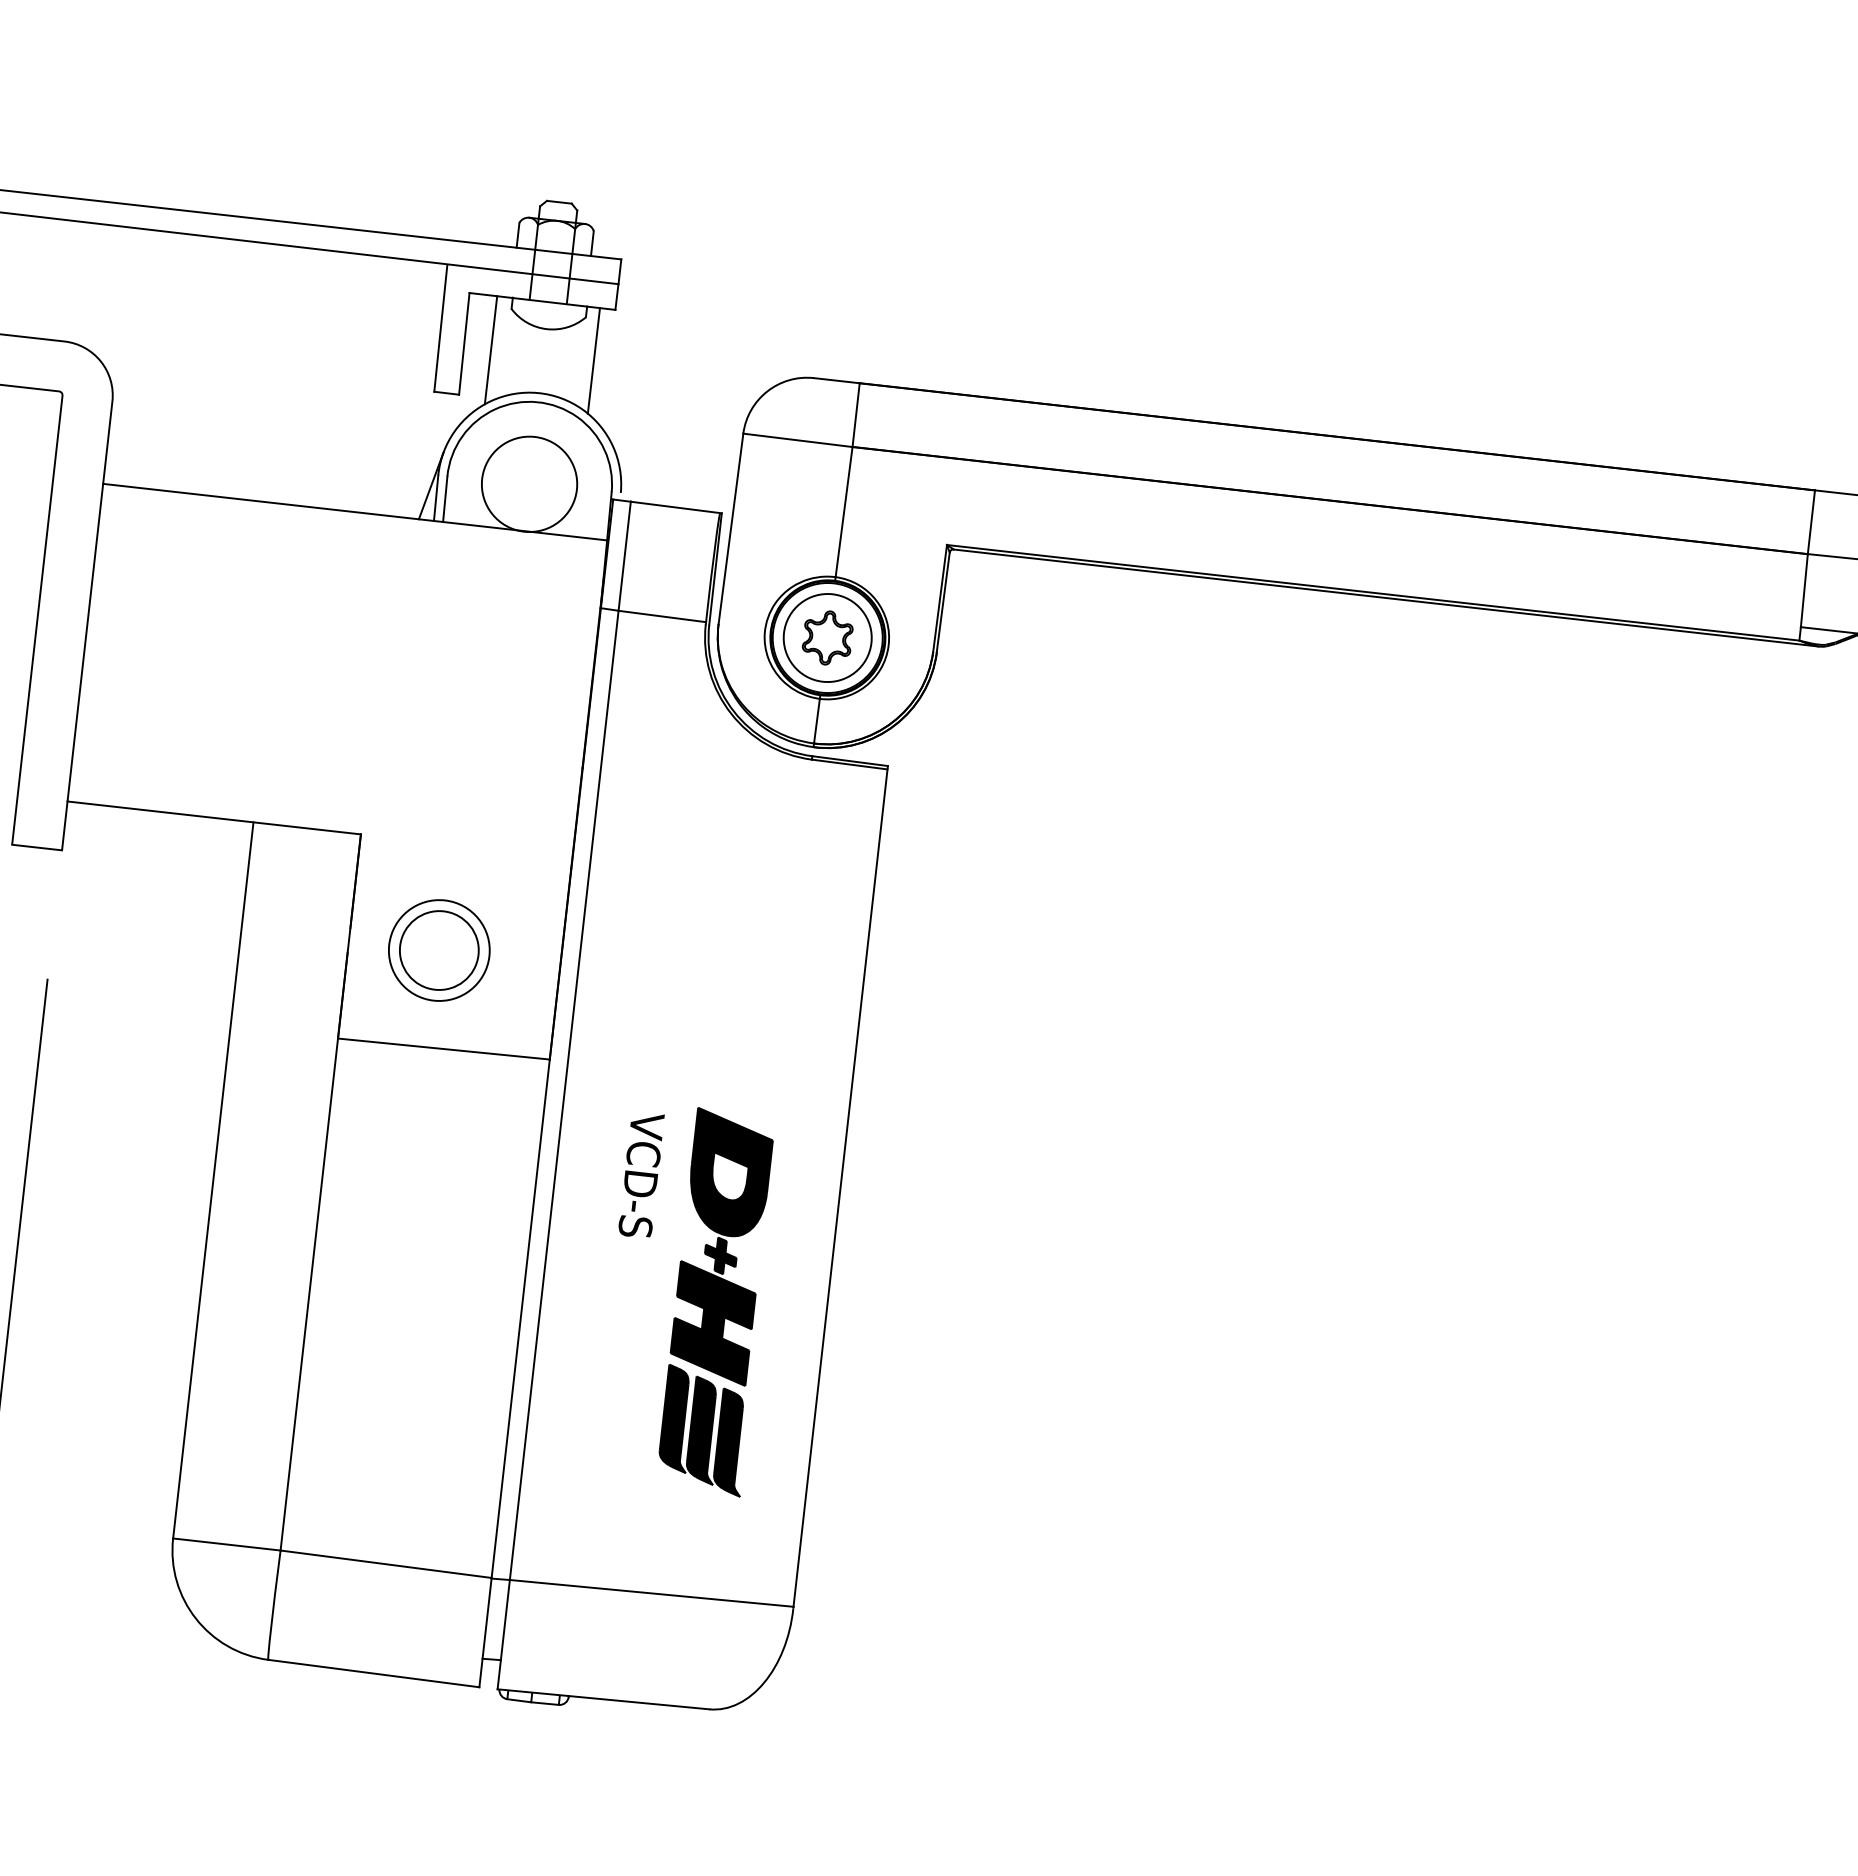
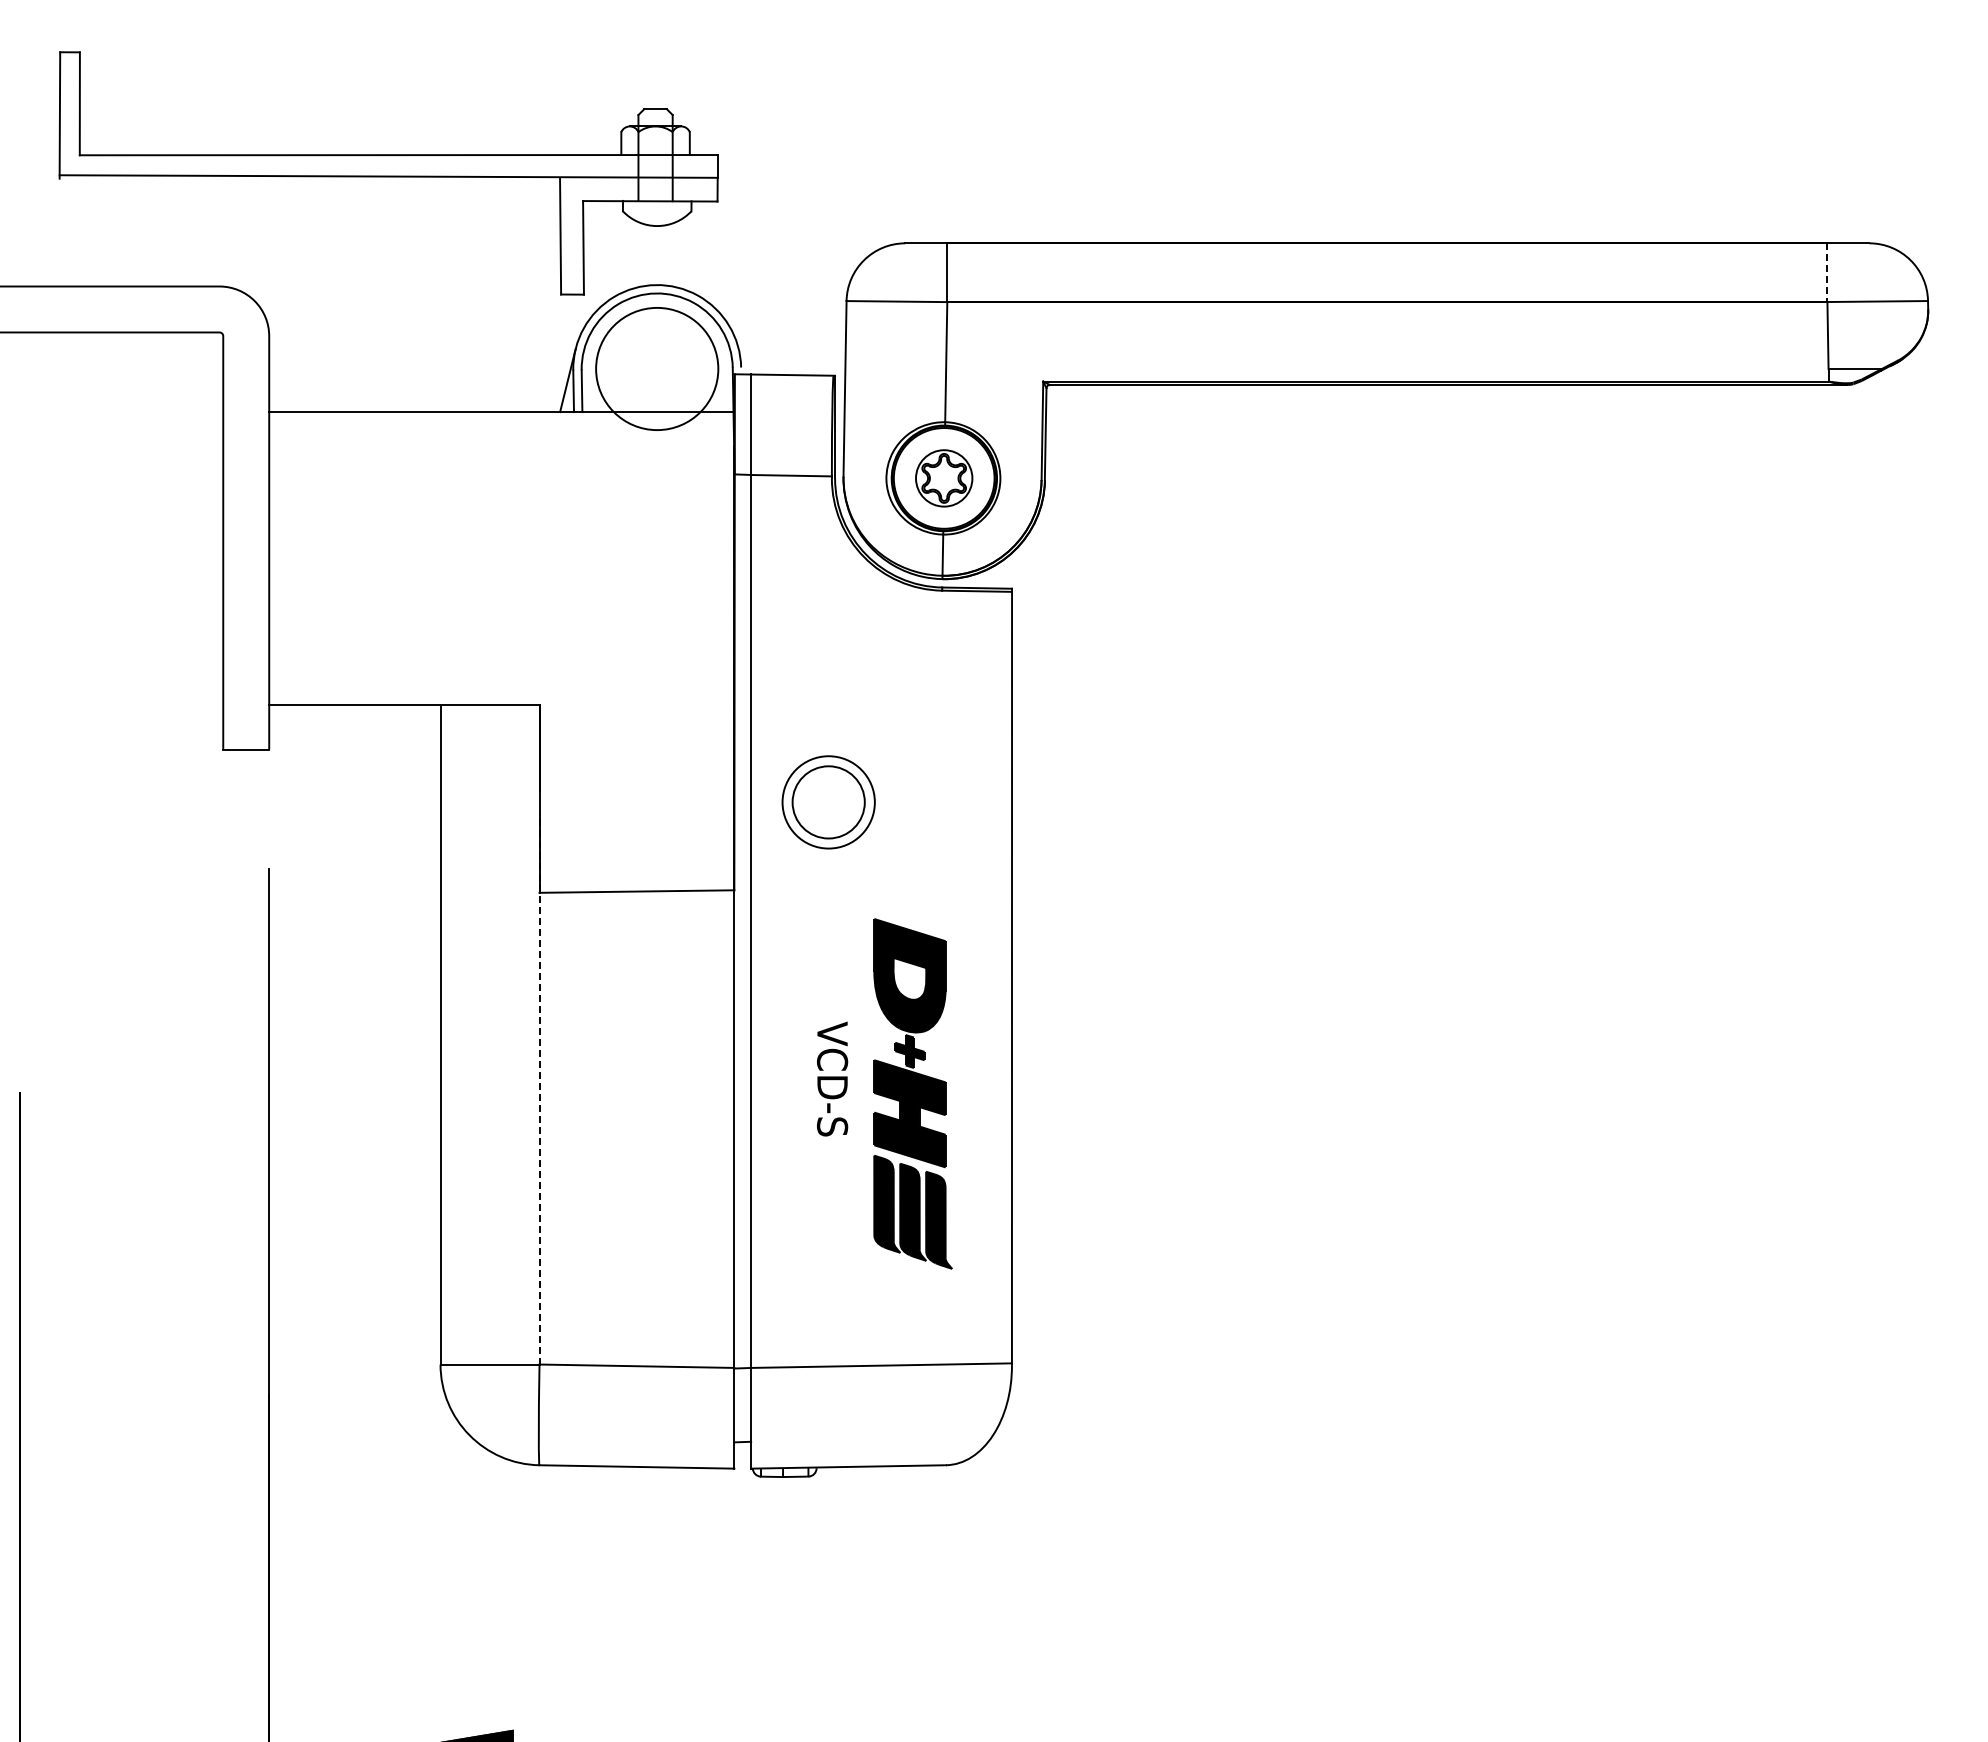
line: (491, 349) -> (608, 250), removed
line: (594, 360) -> (703, 249), removed
circle: (528, 483) -> (656, 368), size x1.4
line: (1811, 523) -> (1827, 273), solid -> dashed
circle: (826, 638) -> (943, 478), size x0.7
part: (439, 950) -> (828, 802), moved
text: (641, 1174) -> (832, 1078), moved
line: (314, 1250) -> (539, 1088), solid -> dashed

